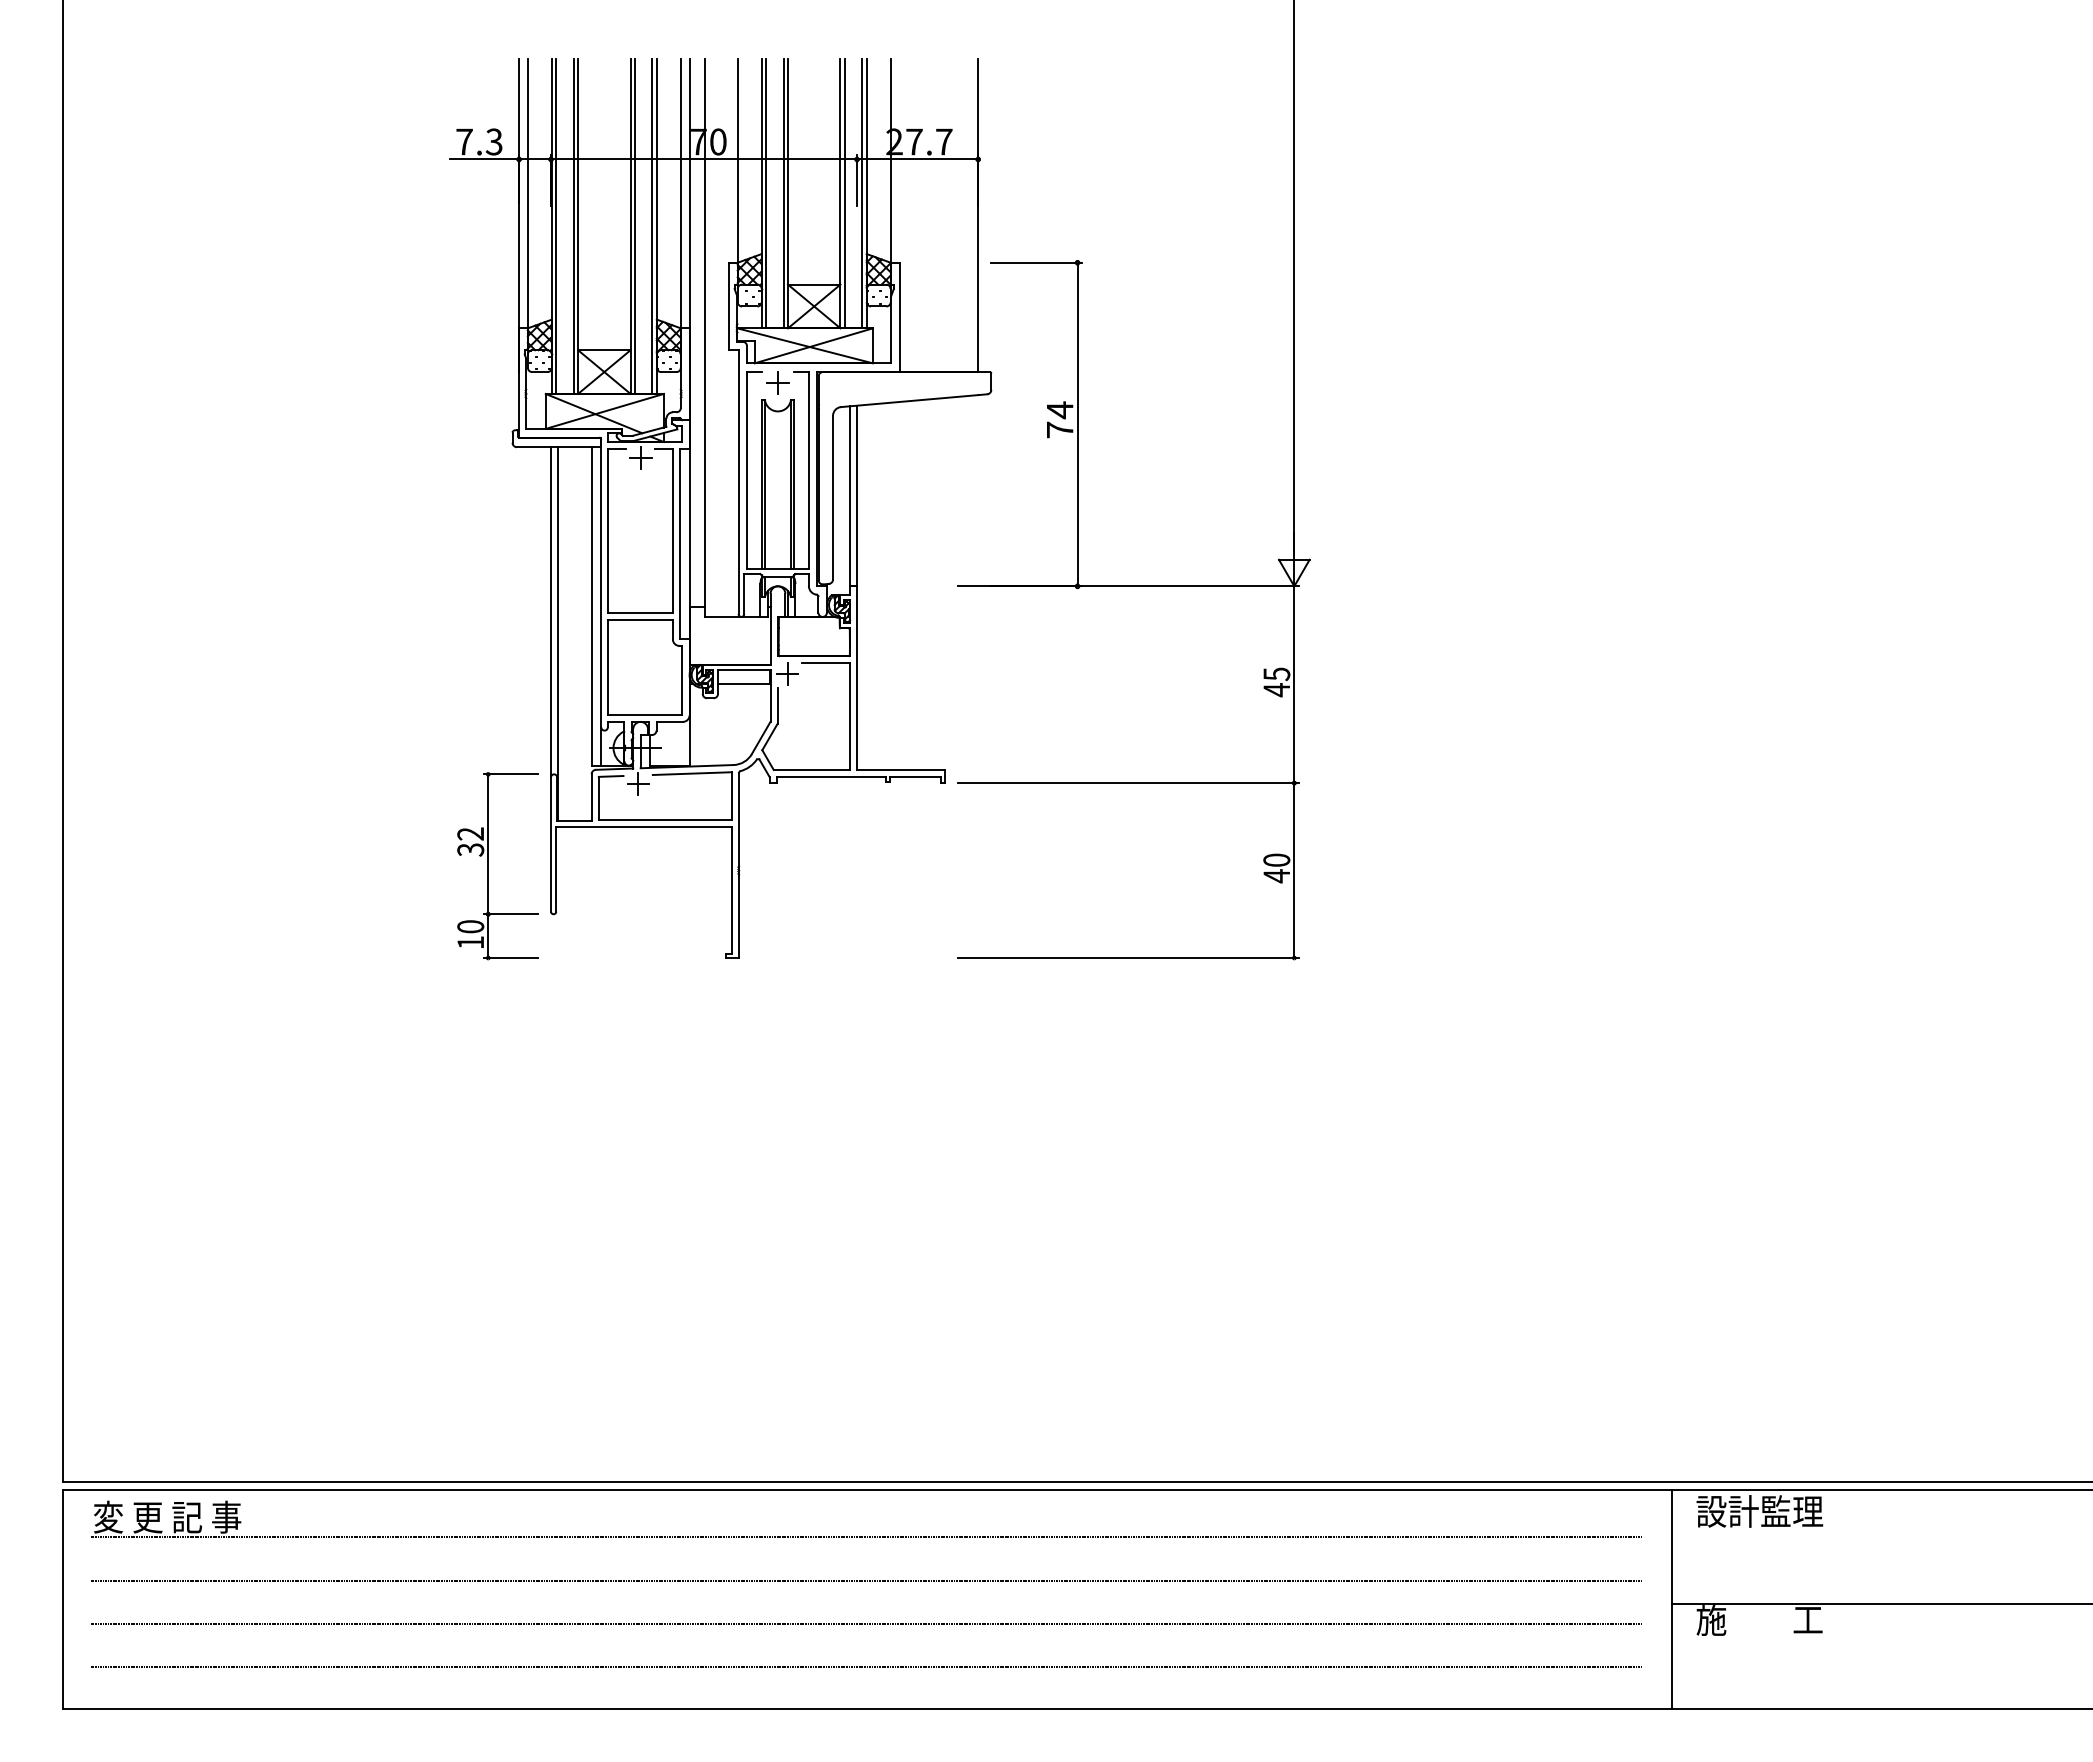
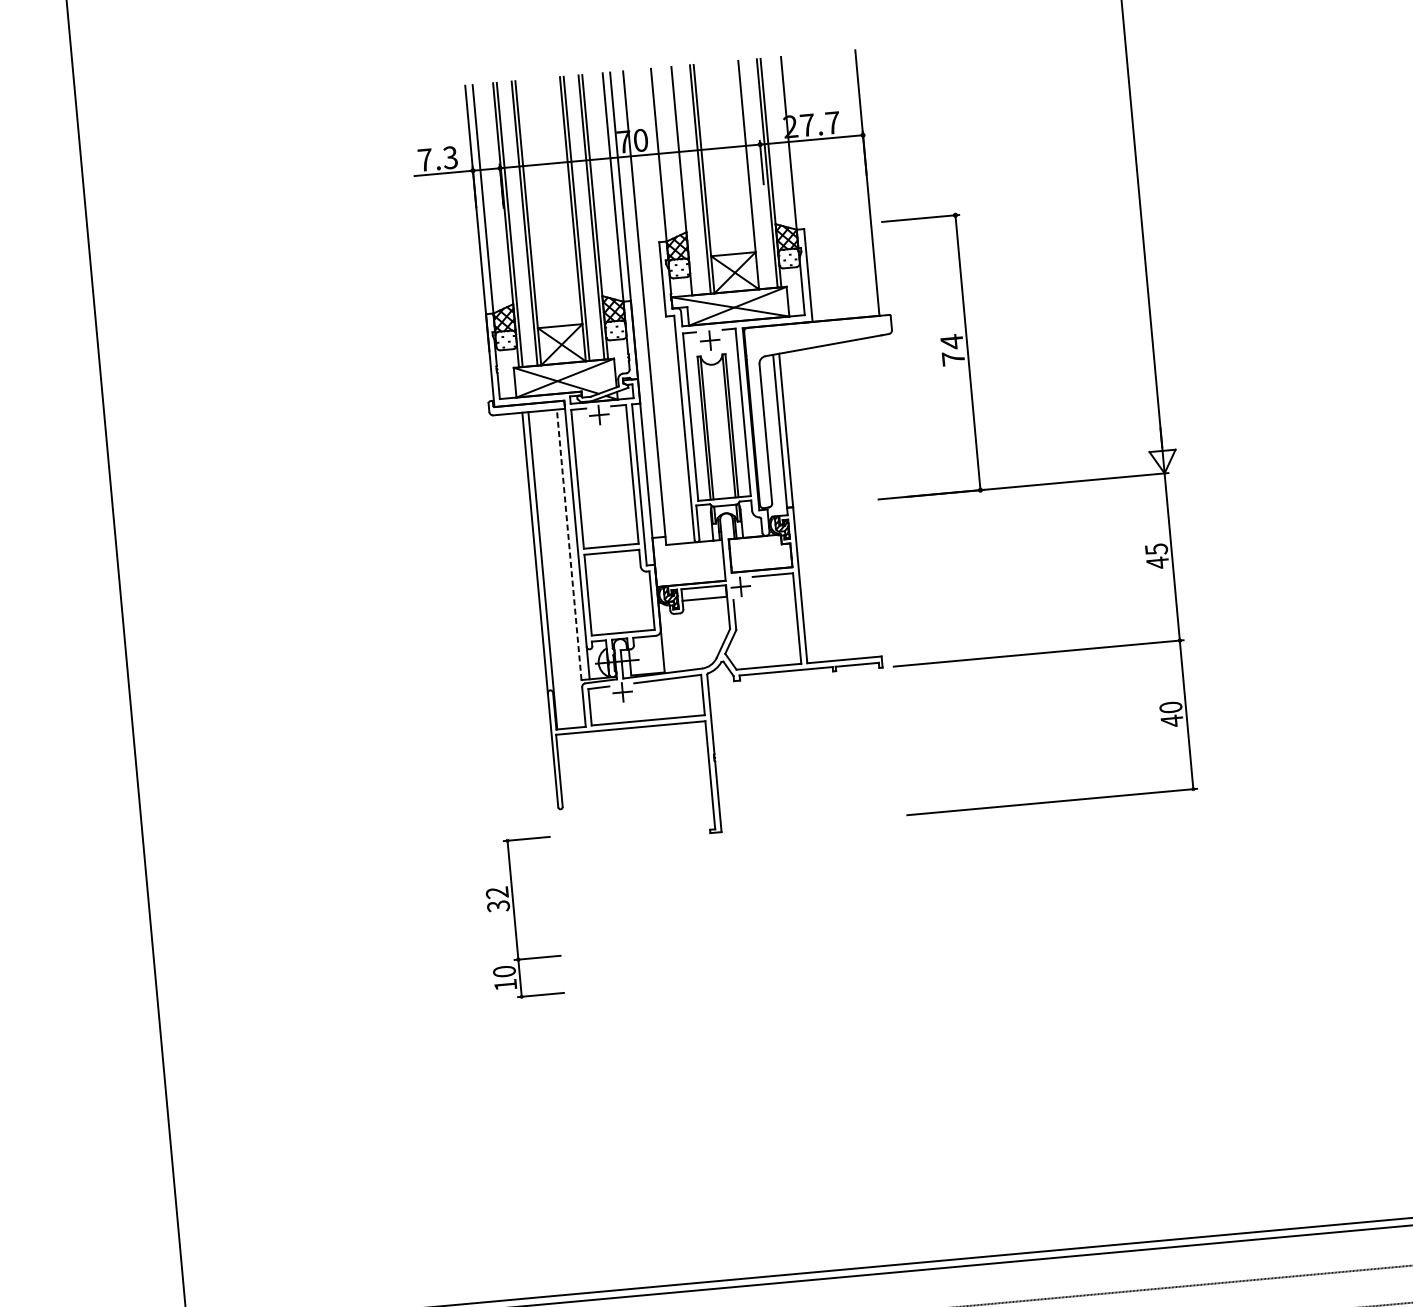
line: (766, 193) -> (685, 180), removed
line: (844, 193) -> (752, 174), removed
line: (591, 605) -> (568, 544), solid -> dashed
part: (488, 866) -> (514, 919), moved

